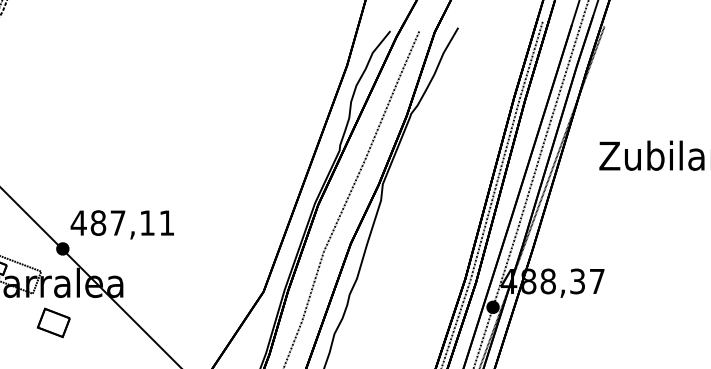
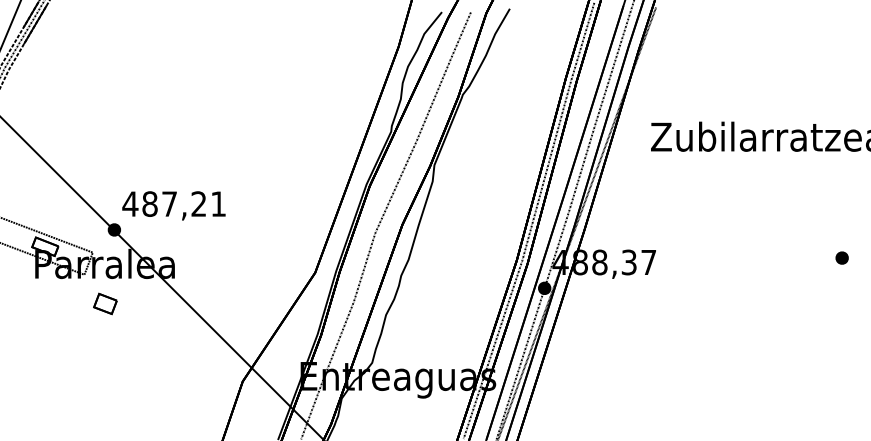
text: (146, 222) -> (198, 203), 487,11 -> 487,21
part: (53, 322) -> (105, 303), size x0.71

